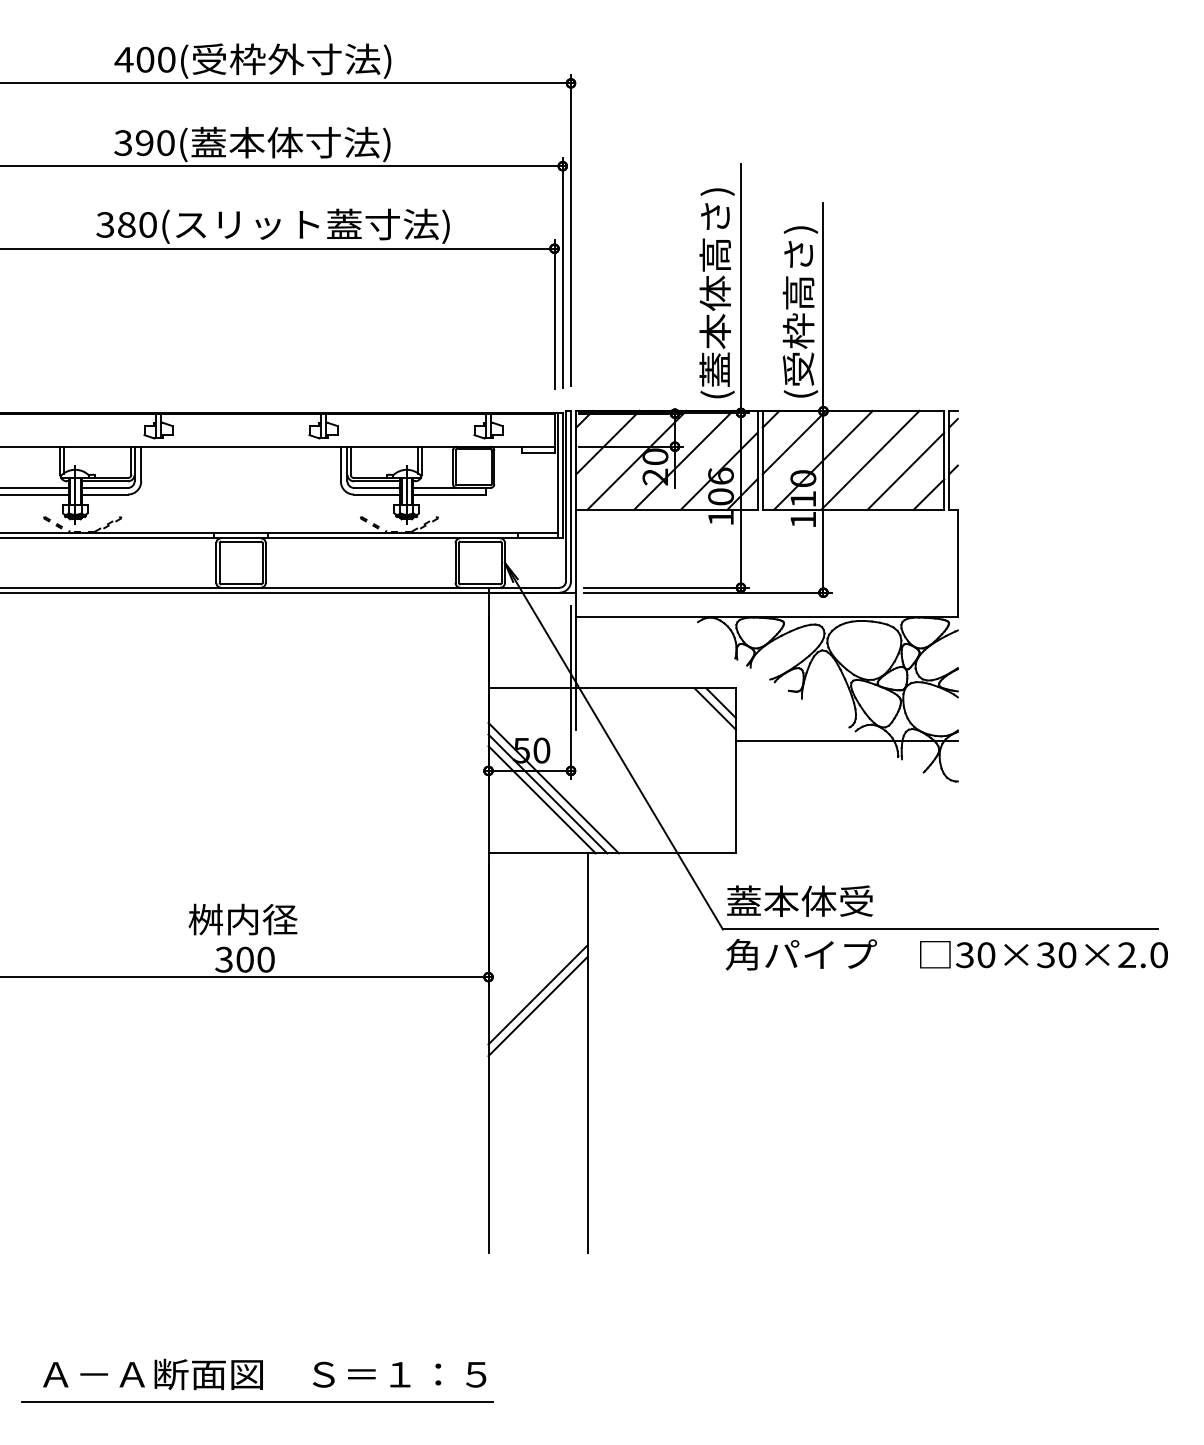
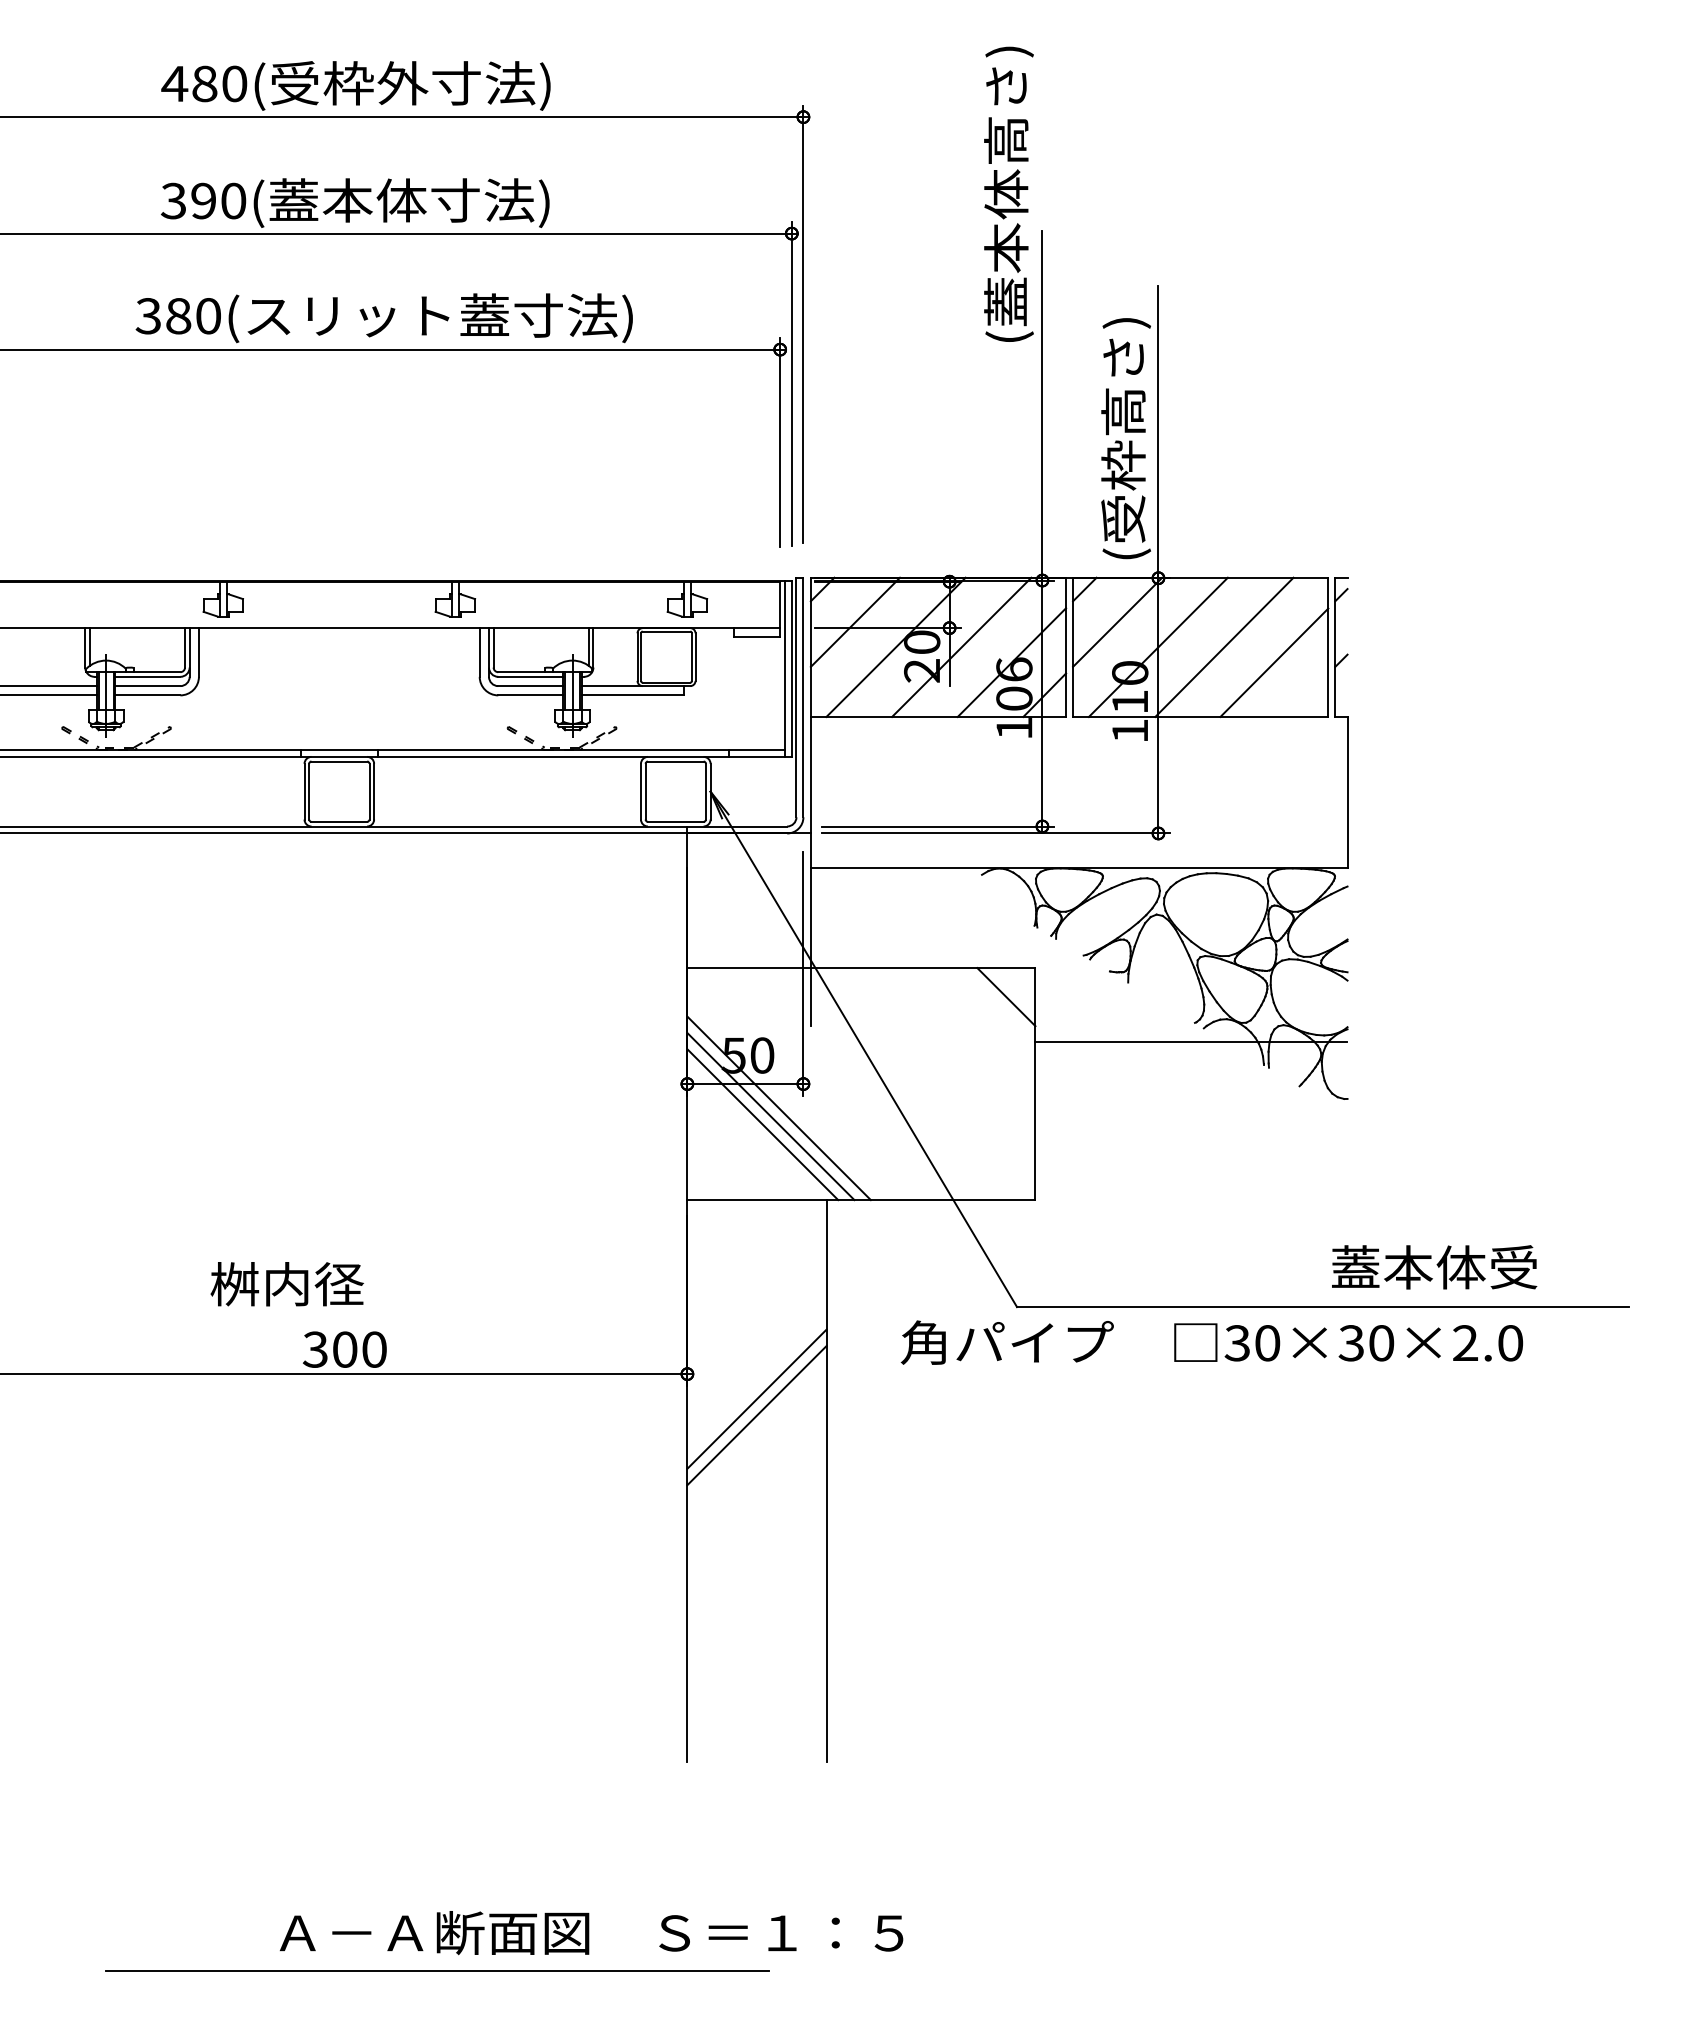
text: (145, 59) -> (204, 83), 400( -> 480(
text: (716, 292) -> (1008, 193), moved
line: (928, 494) -> (1306, 695), removed
line: (721, 702) -> (1014, 988), removed
text: (800, 901) -> (1434, 1267), moved
text: (242, 919) -> (286, 1284), moved
text: (946, 954) -> (1211, 1342), moved
text: (264, 1374) -> (591, 1933), moved
line: (257, 1401) -> (437, 1970), moved

